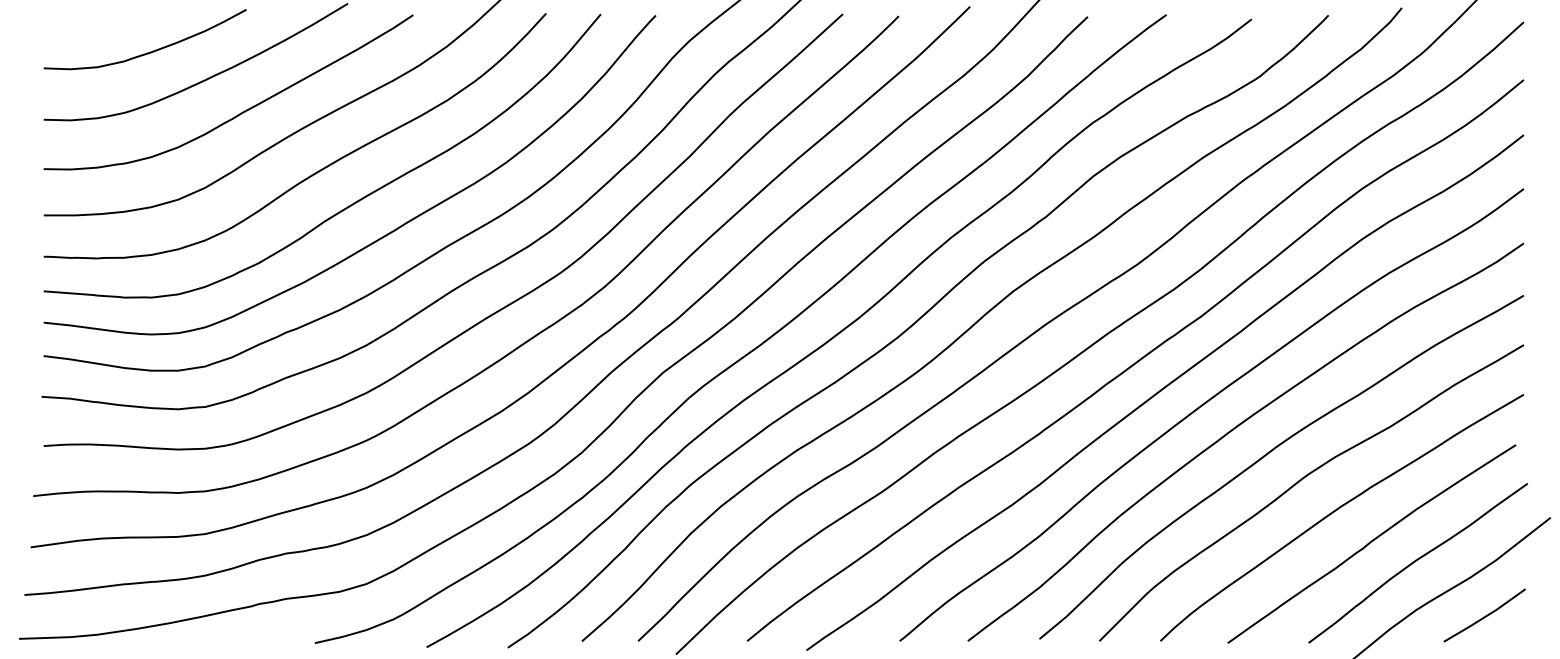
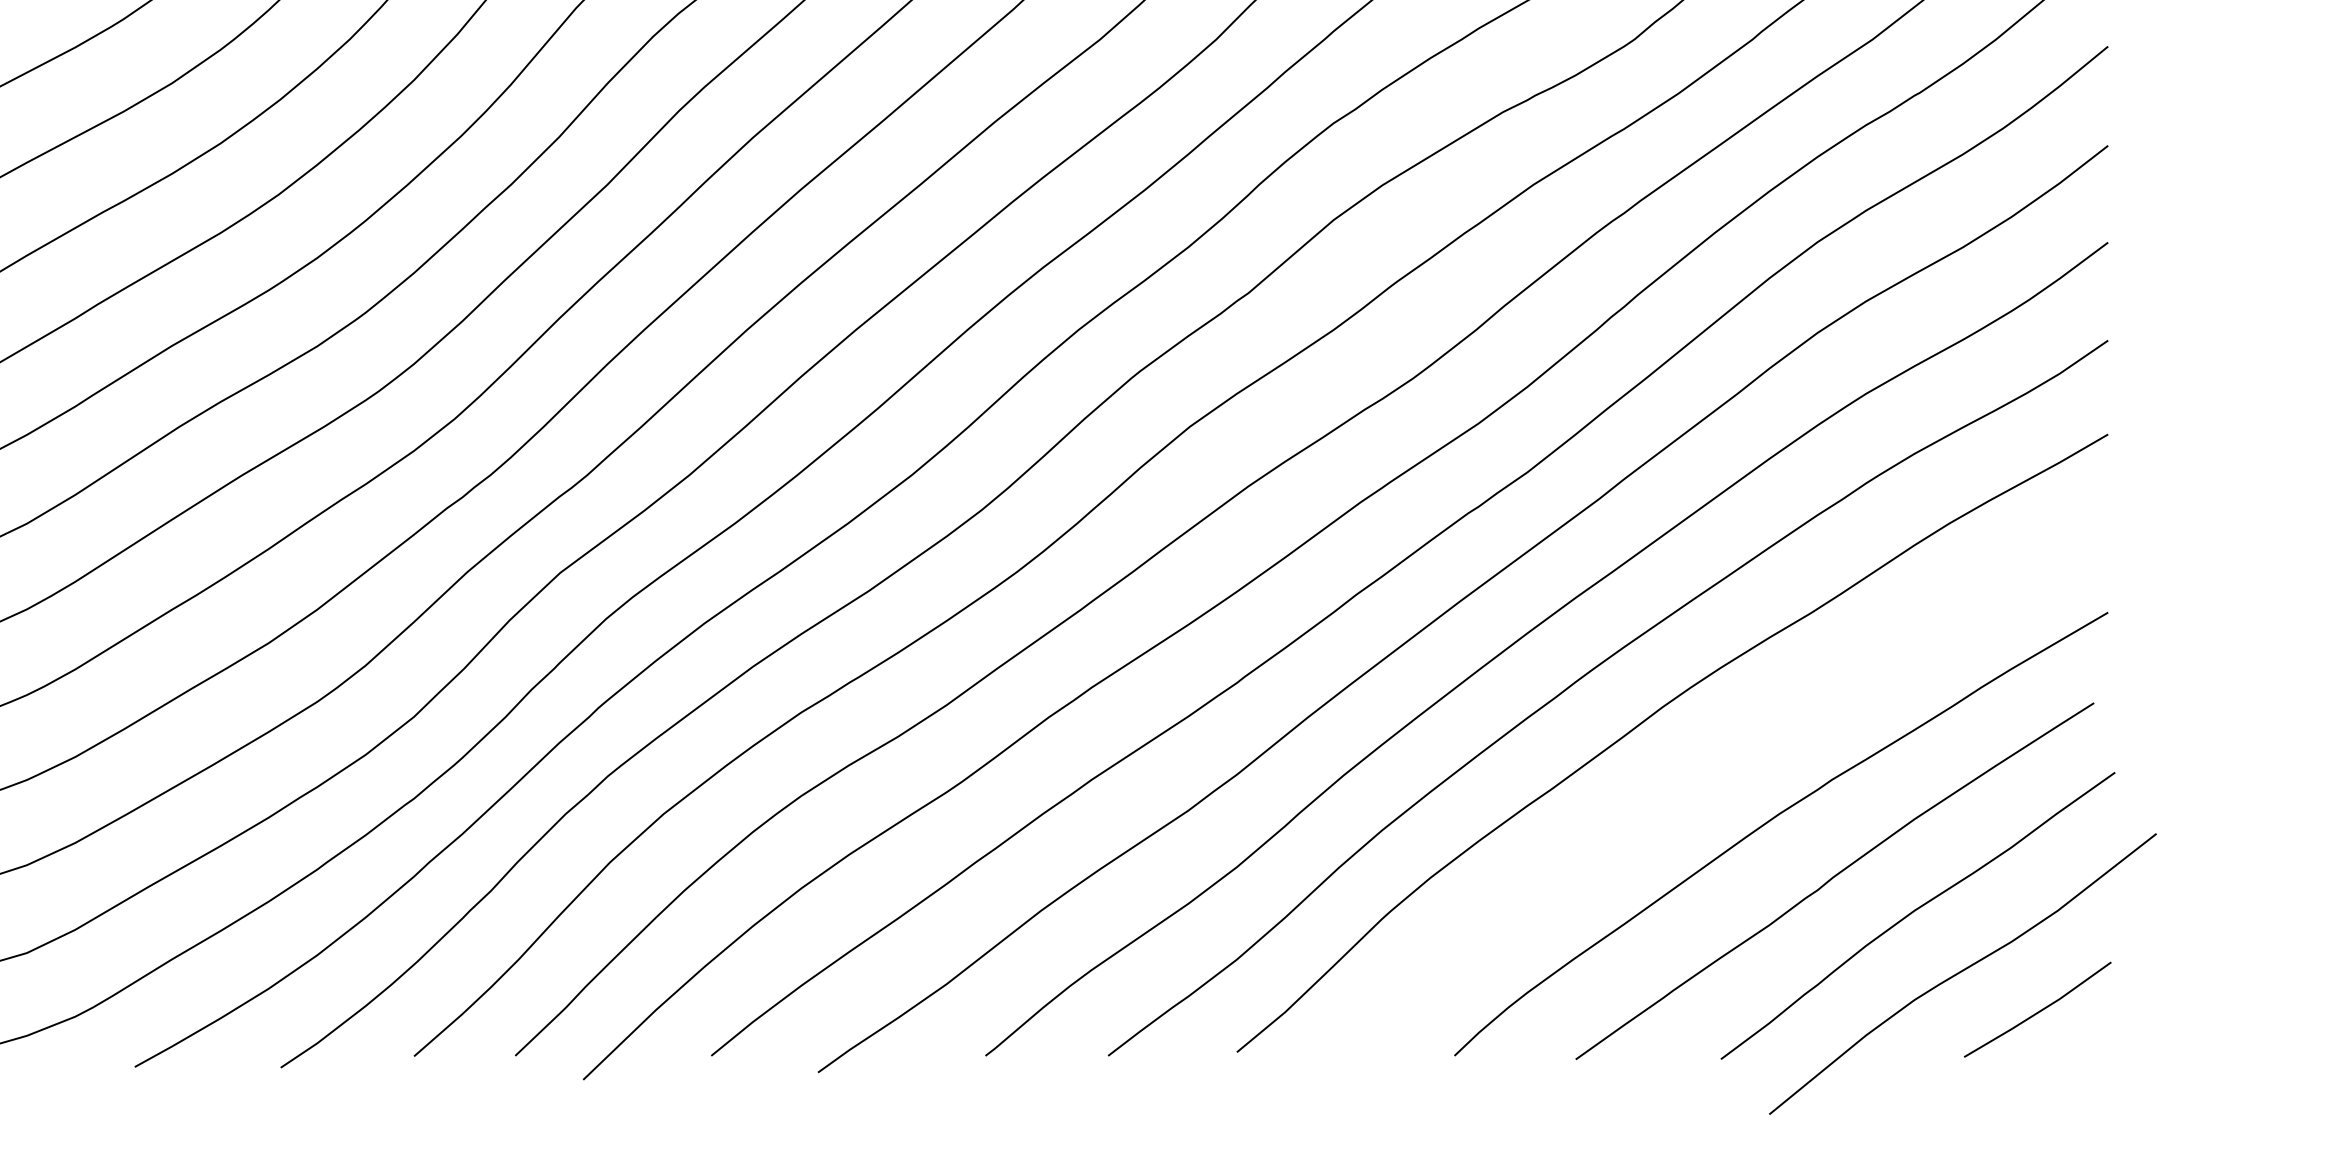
curve: (1303, 479) -> (1711, 765), removed

